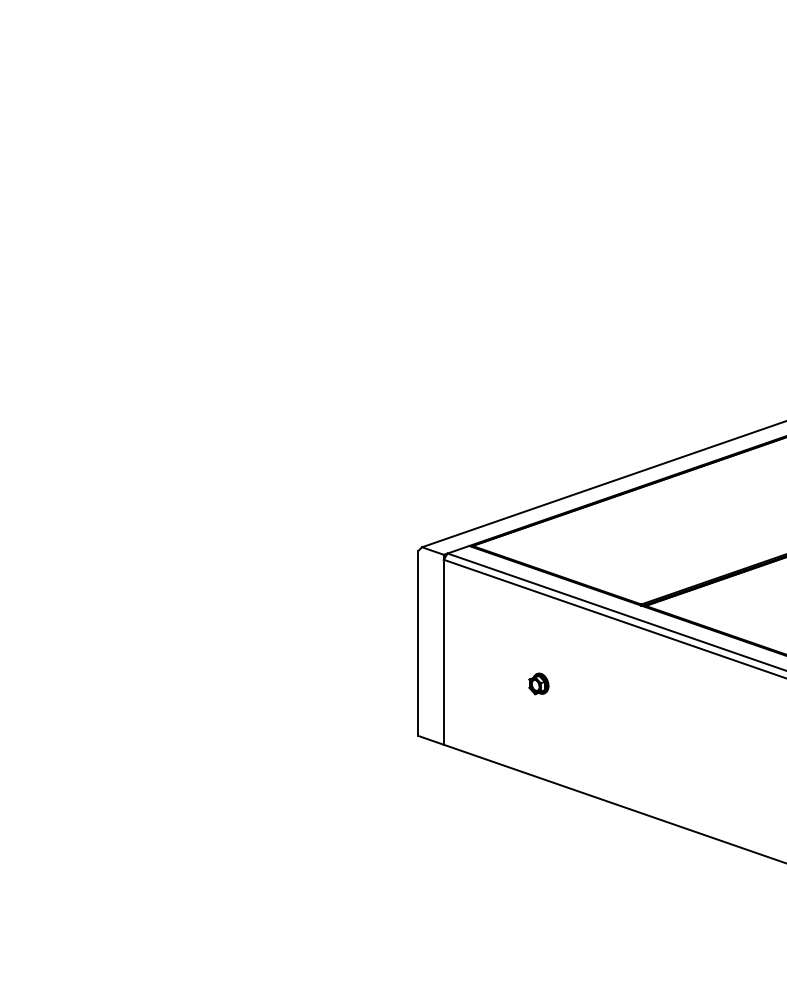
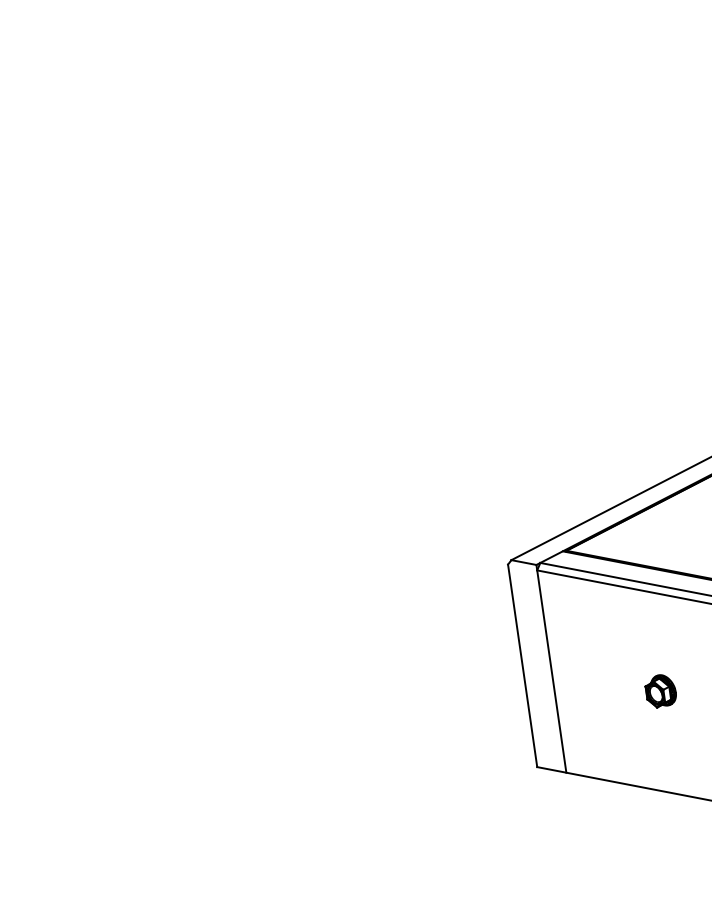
part: (538, 683) -> (660, 690), size x1.4

